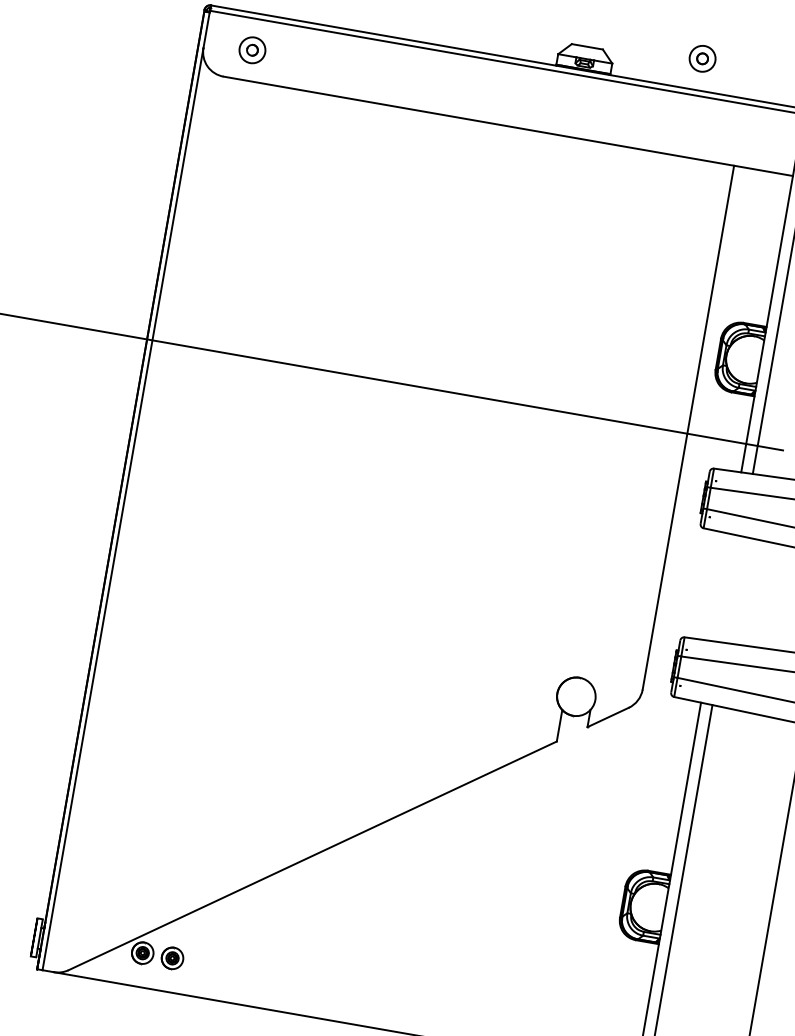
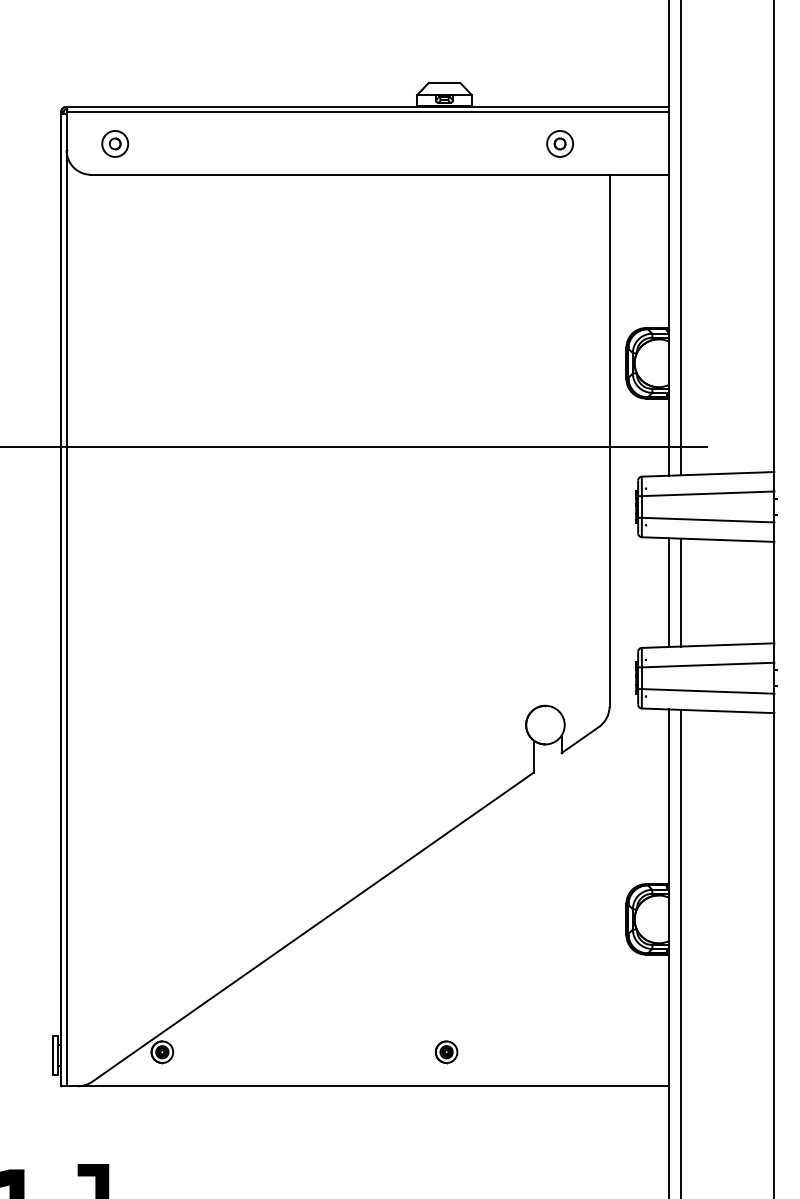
part: (702, 58) -> (559, 143), moved
line: (721, 587) -> (669, 592), added
line: (732, 589) -> (680, 592), added
part: (172, 958) -> (446, 1052), moved

